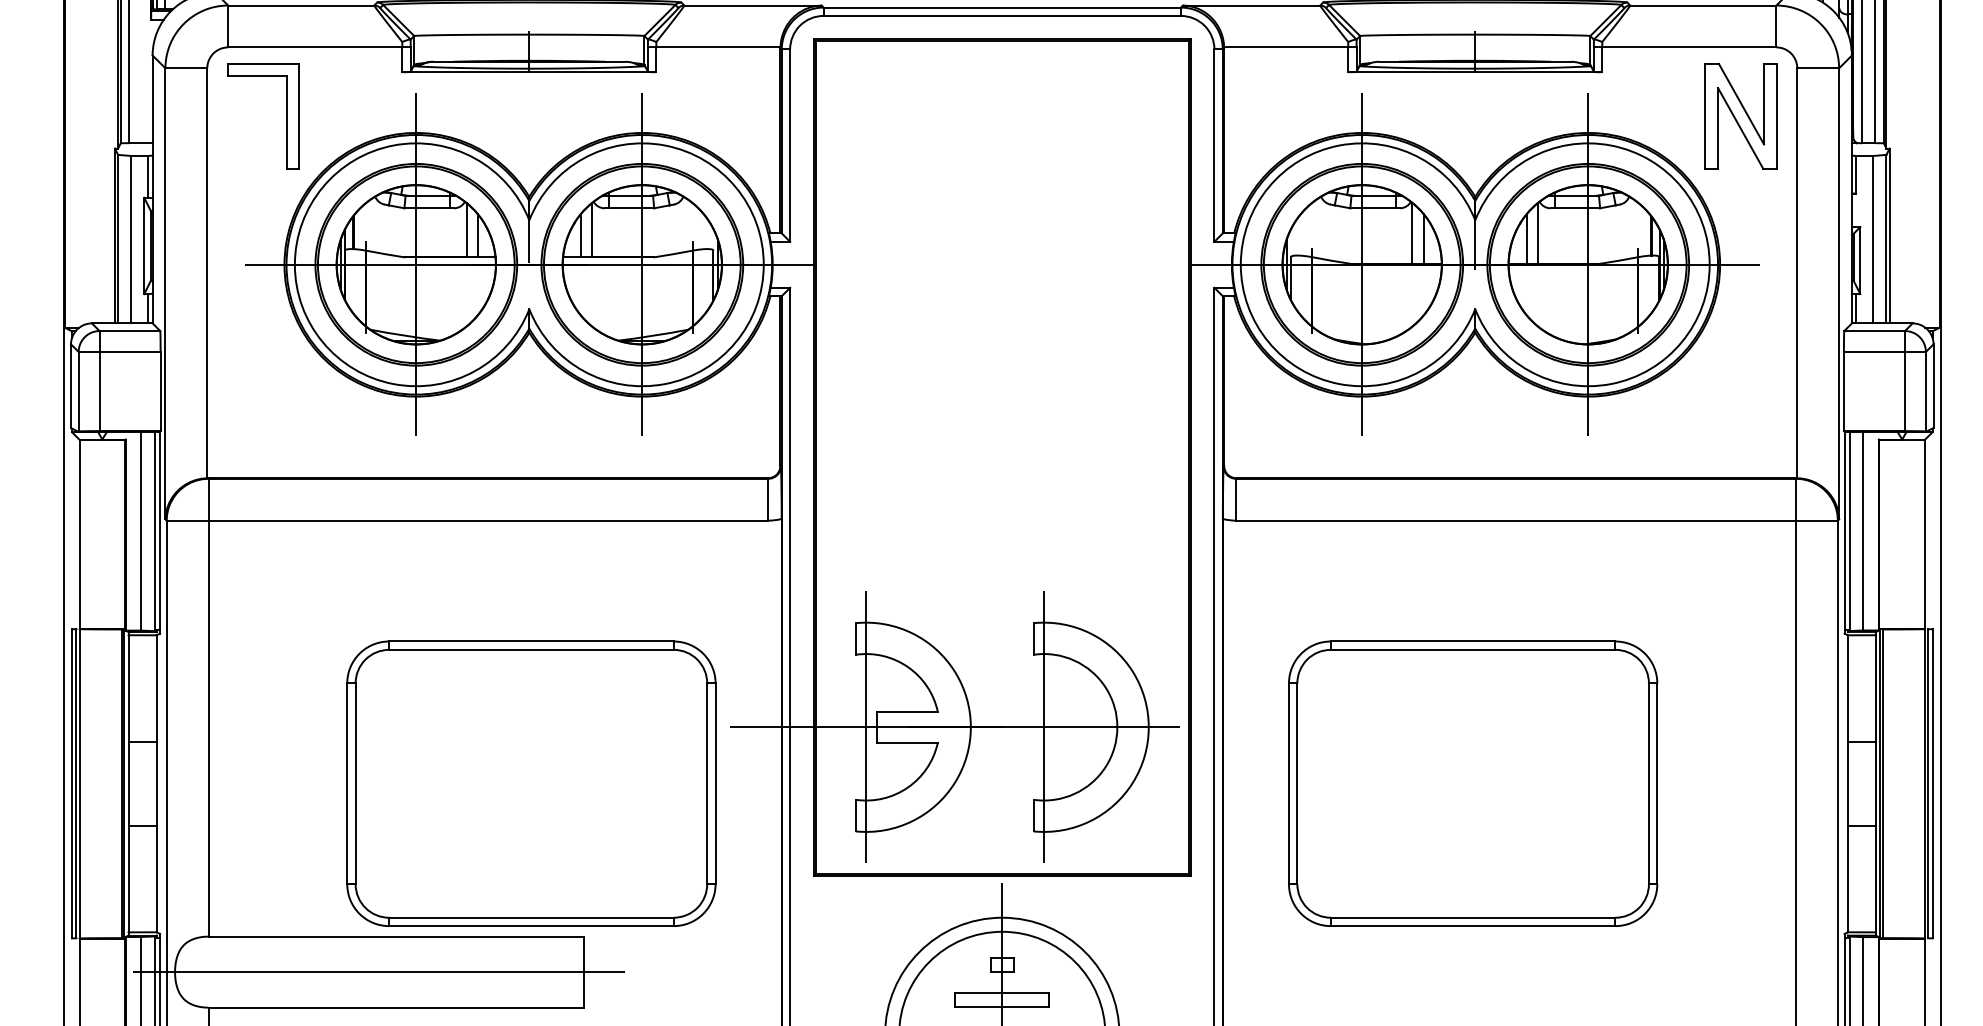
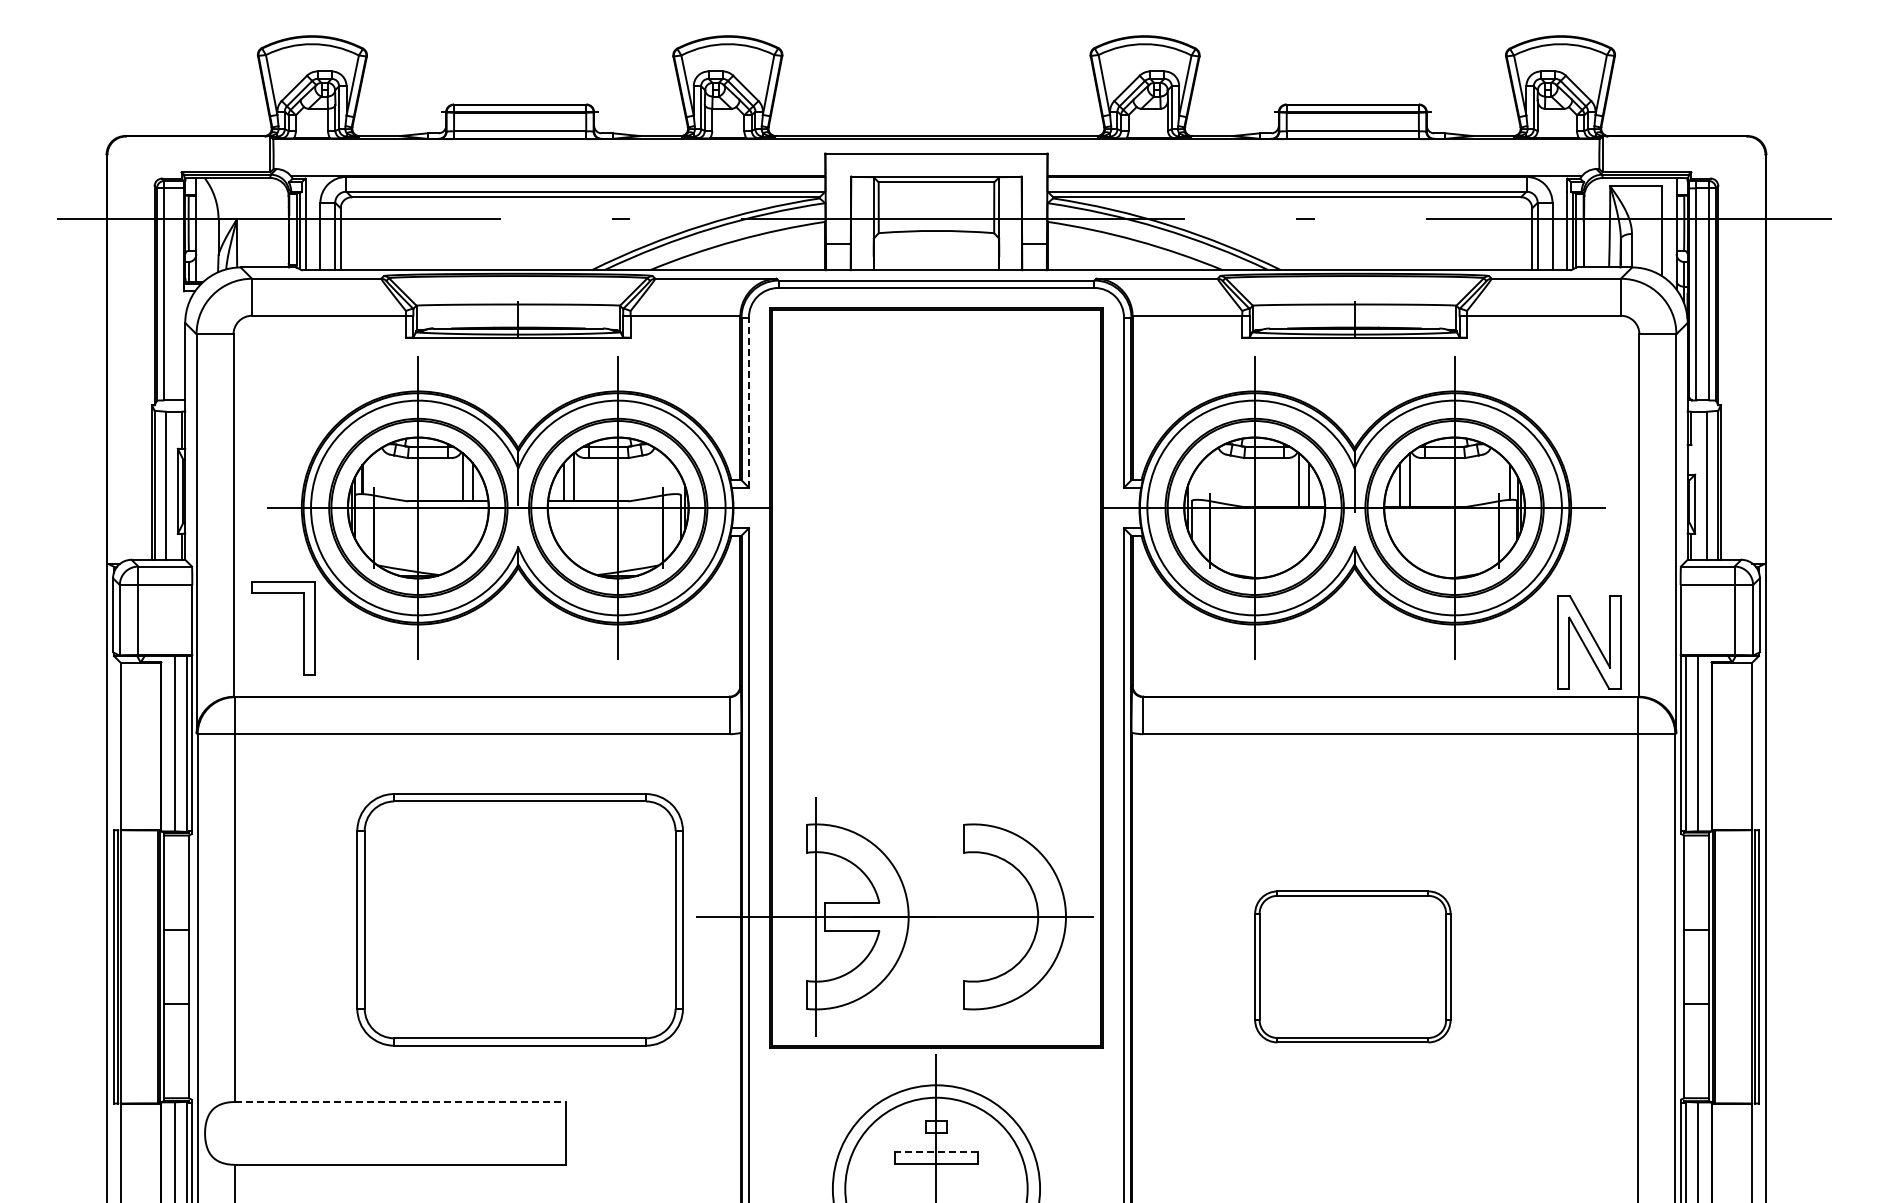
part: (286, 116) -> (303, 628), moved
part: (1740, 116) -> (1589, 642), moved
line: (789, 145) -> (748, 402), solid -> dashed
line: (1044, 726) -> (973, 916), removed
part: (530, 783) -> (519, 919), moved
part: (1472, 783) -> (1352, 966), size x0.6
line: (396, 937) -> (400, 1102), solid -> dashed
line: (379, 972) -> (385, 1133), removed
line: (1001, 992) -> (935, 1151), solid -> dashed

